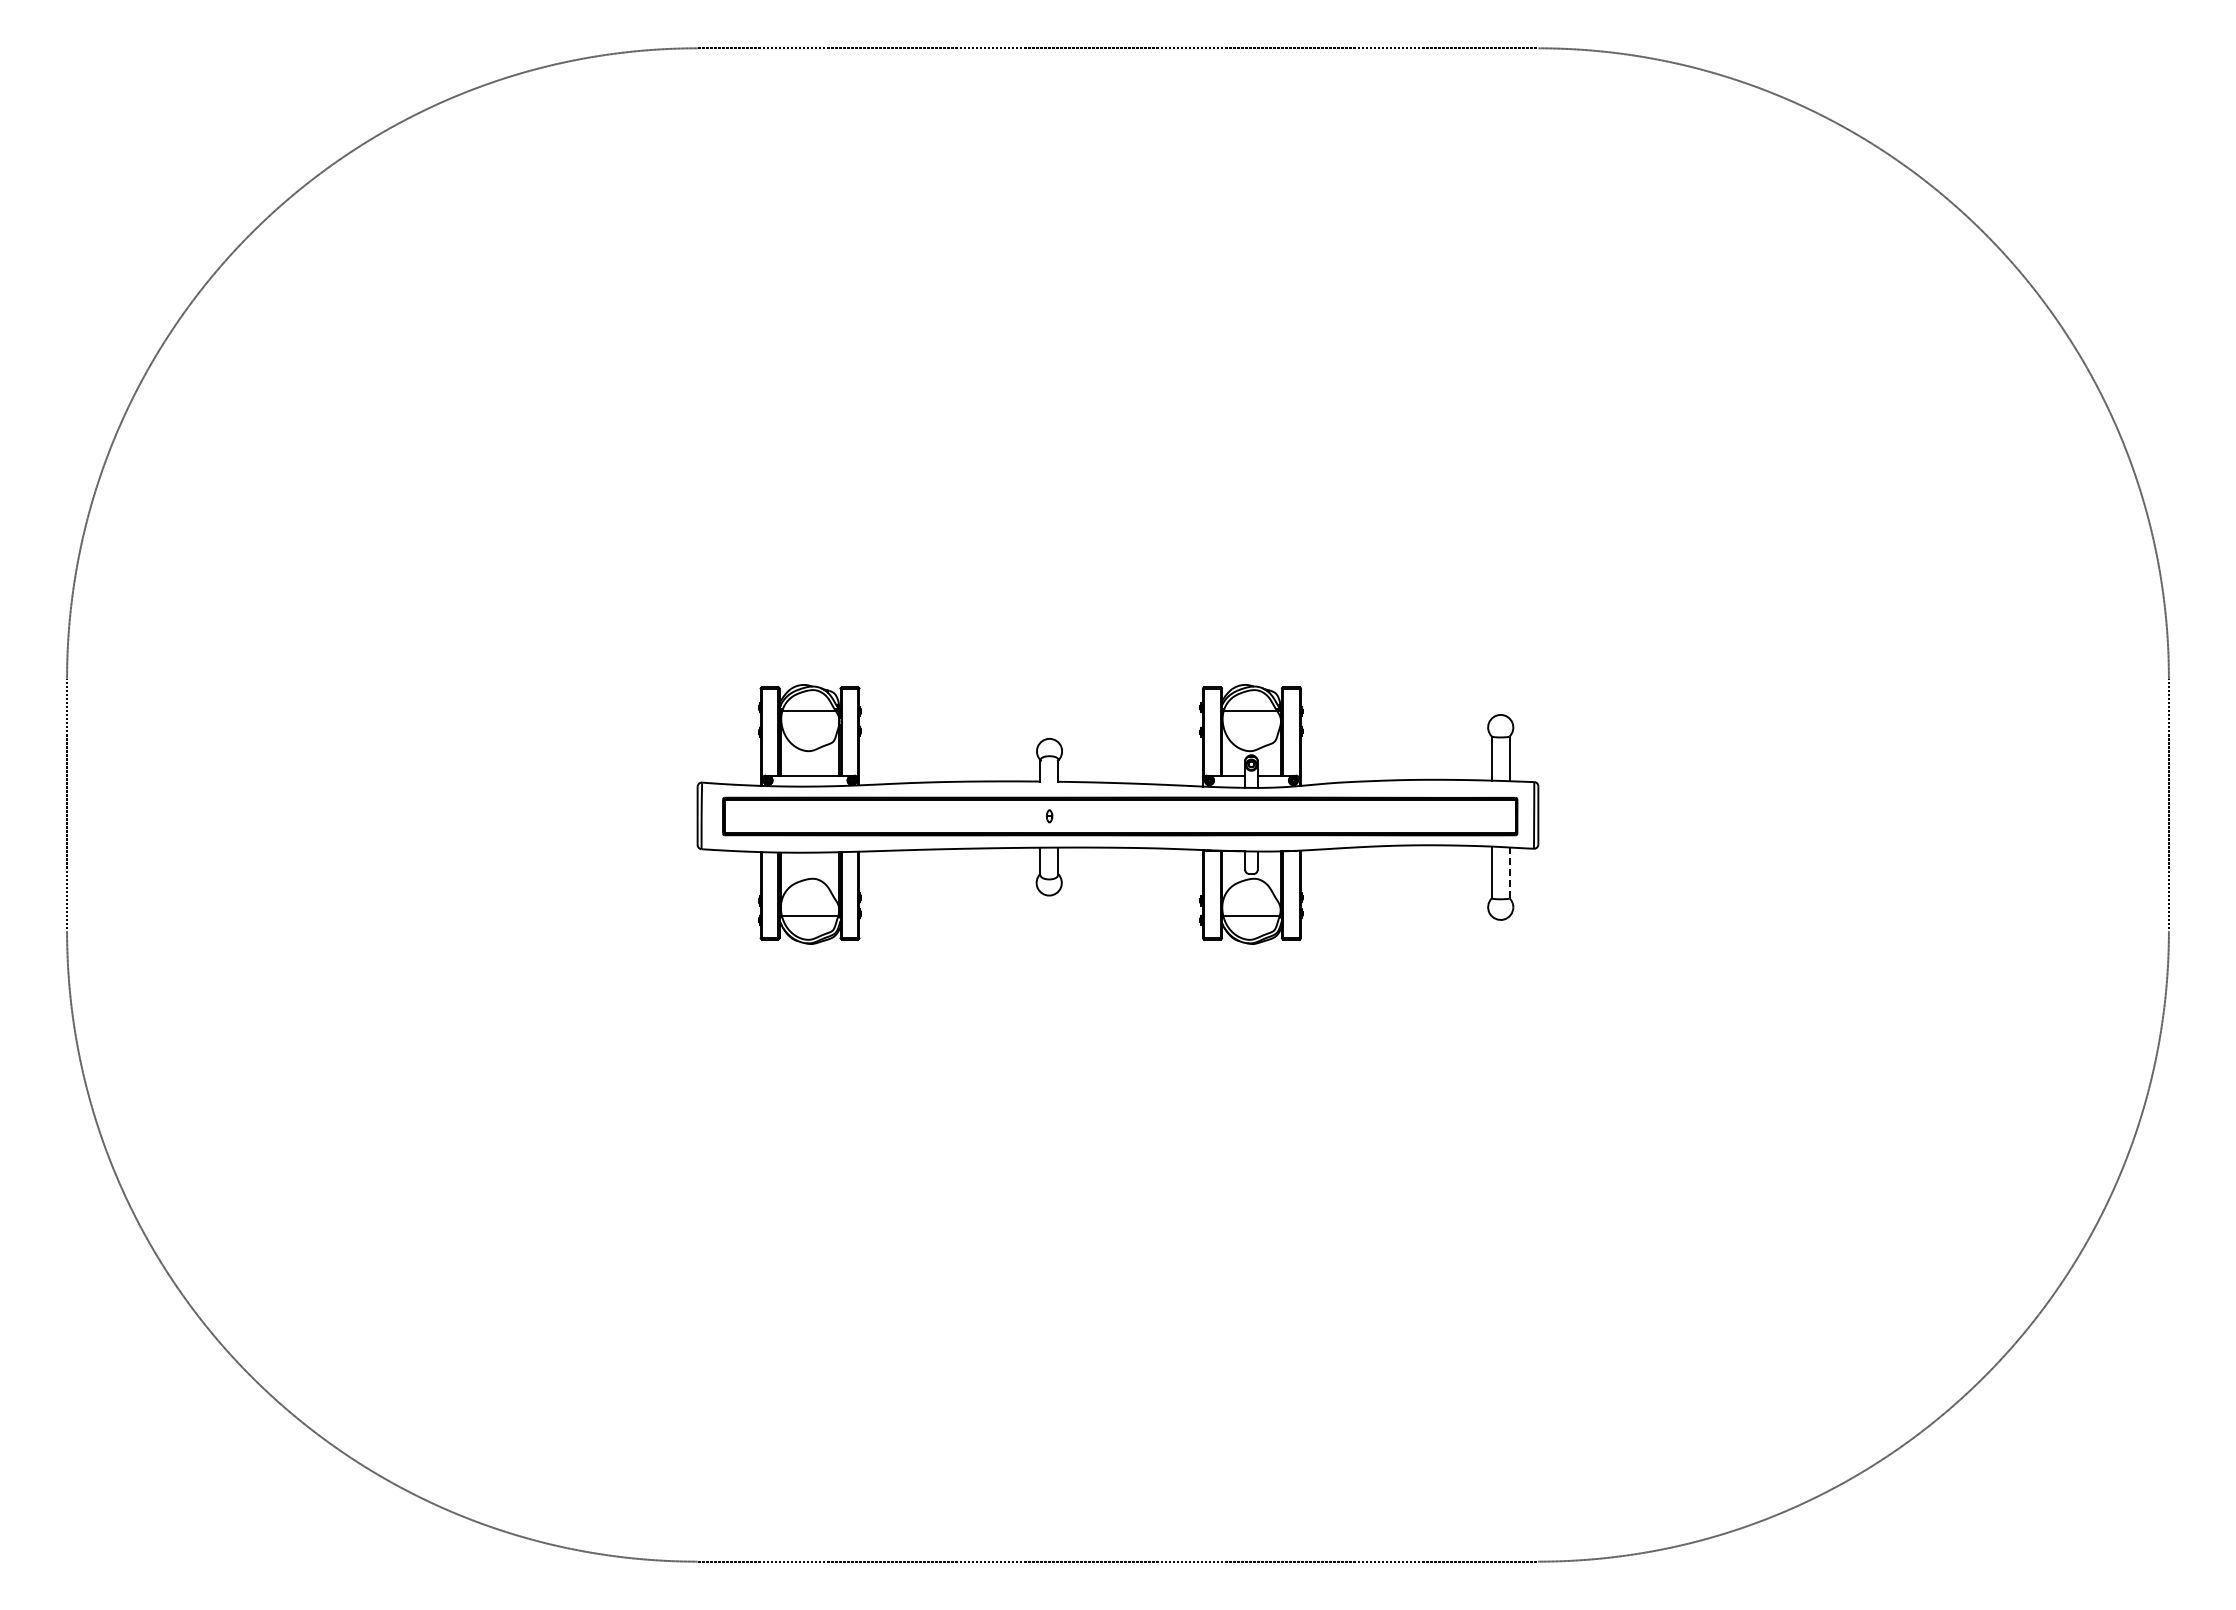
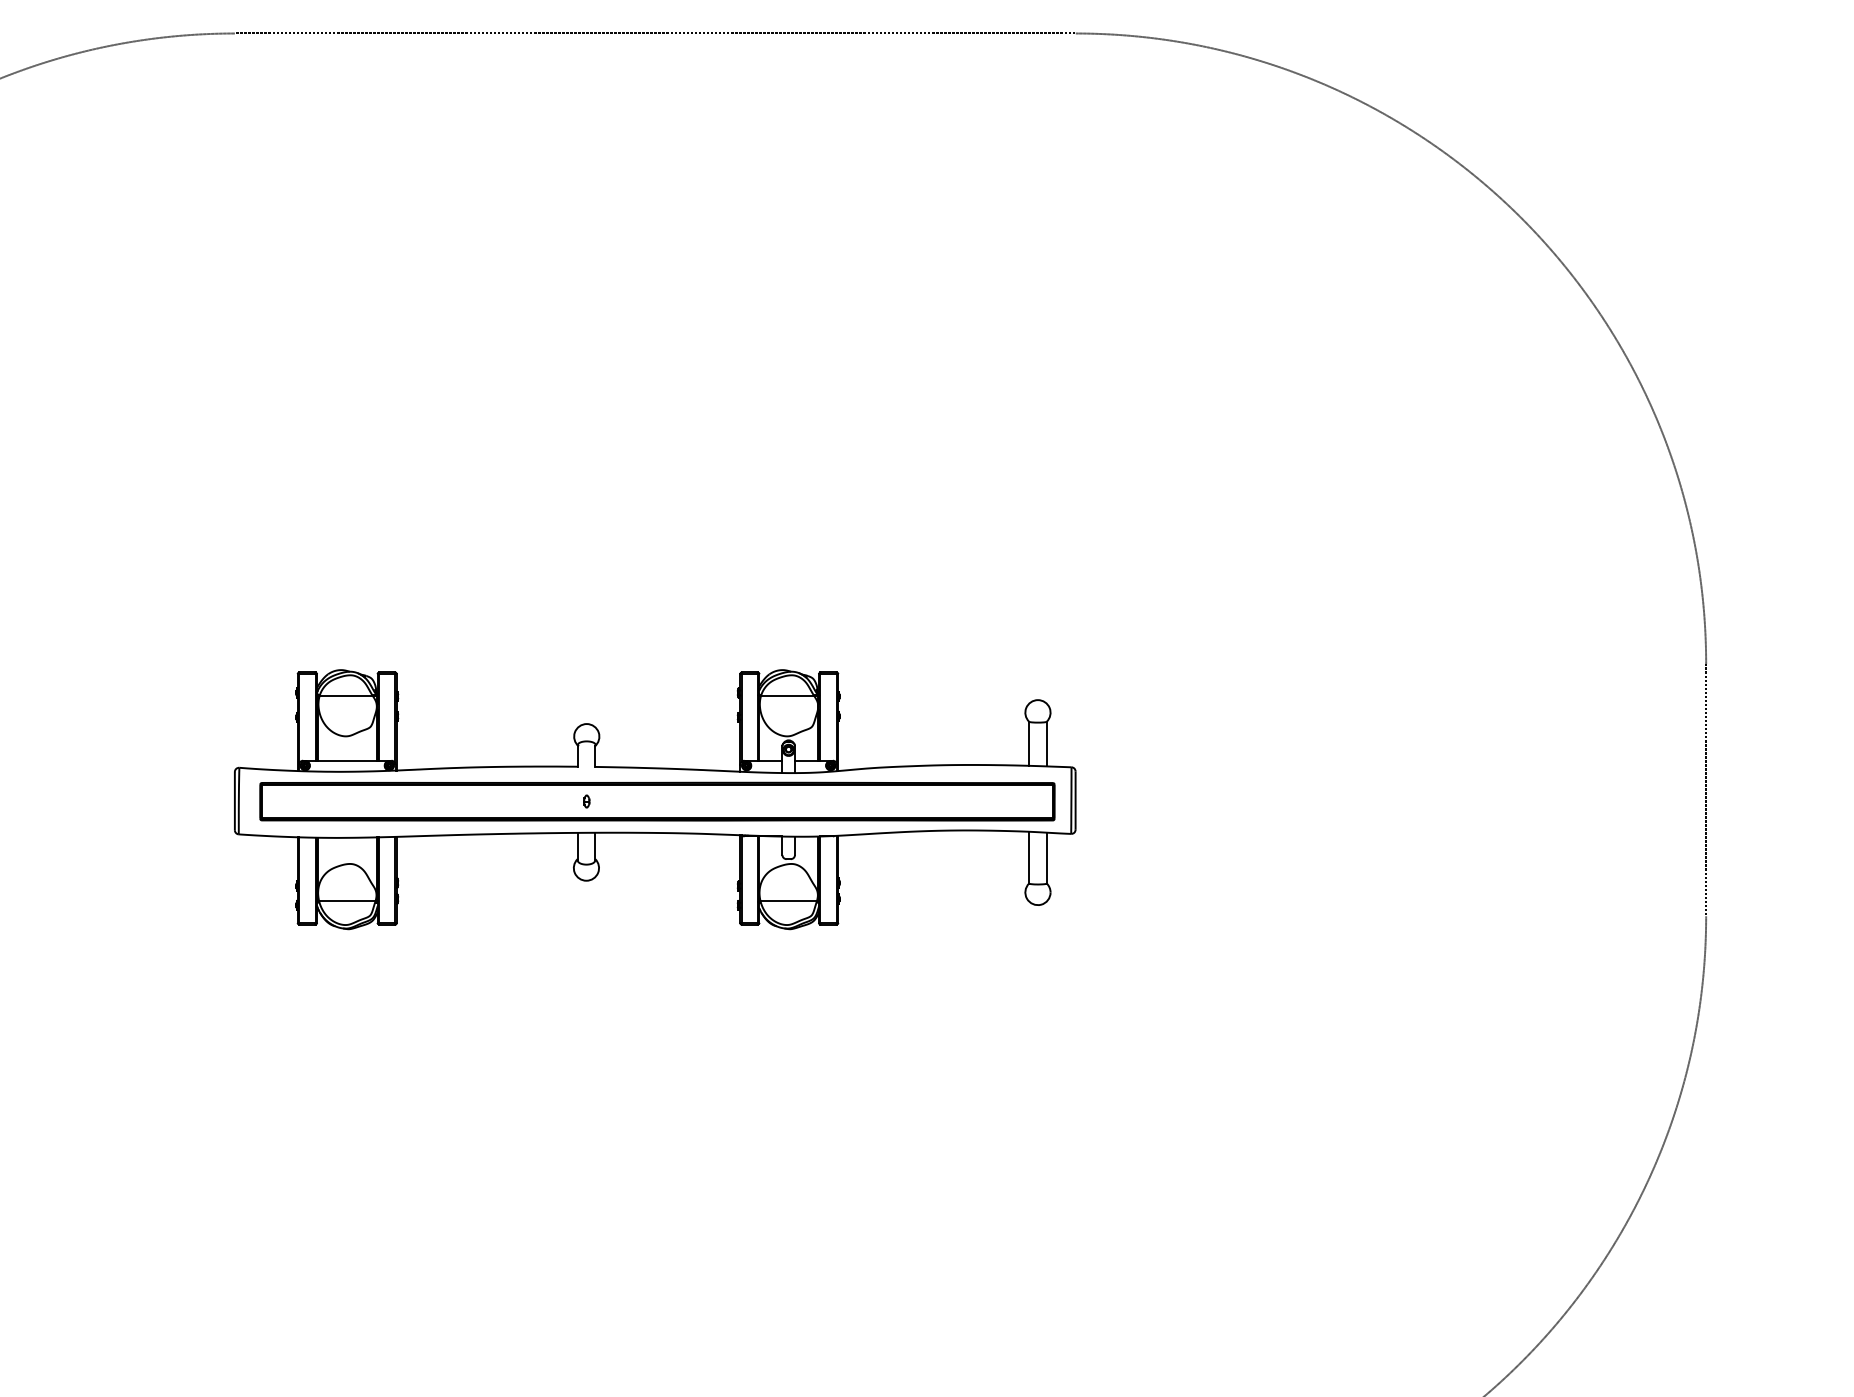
line: (1509, 872) -> (1046, 857), dashed -> solid

